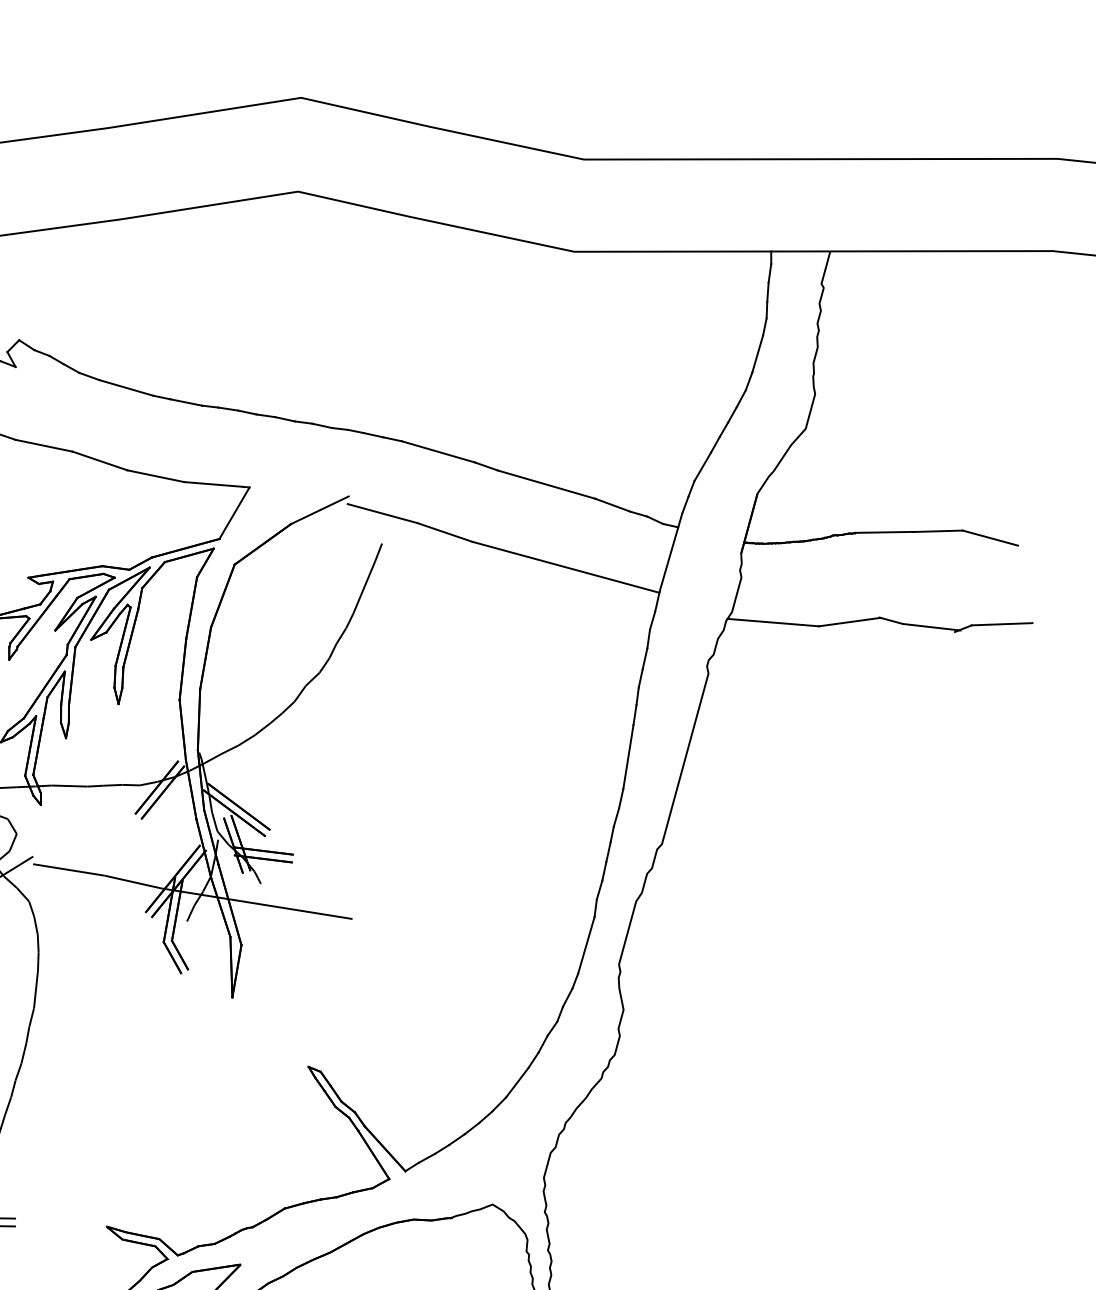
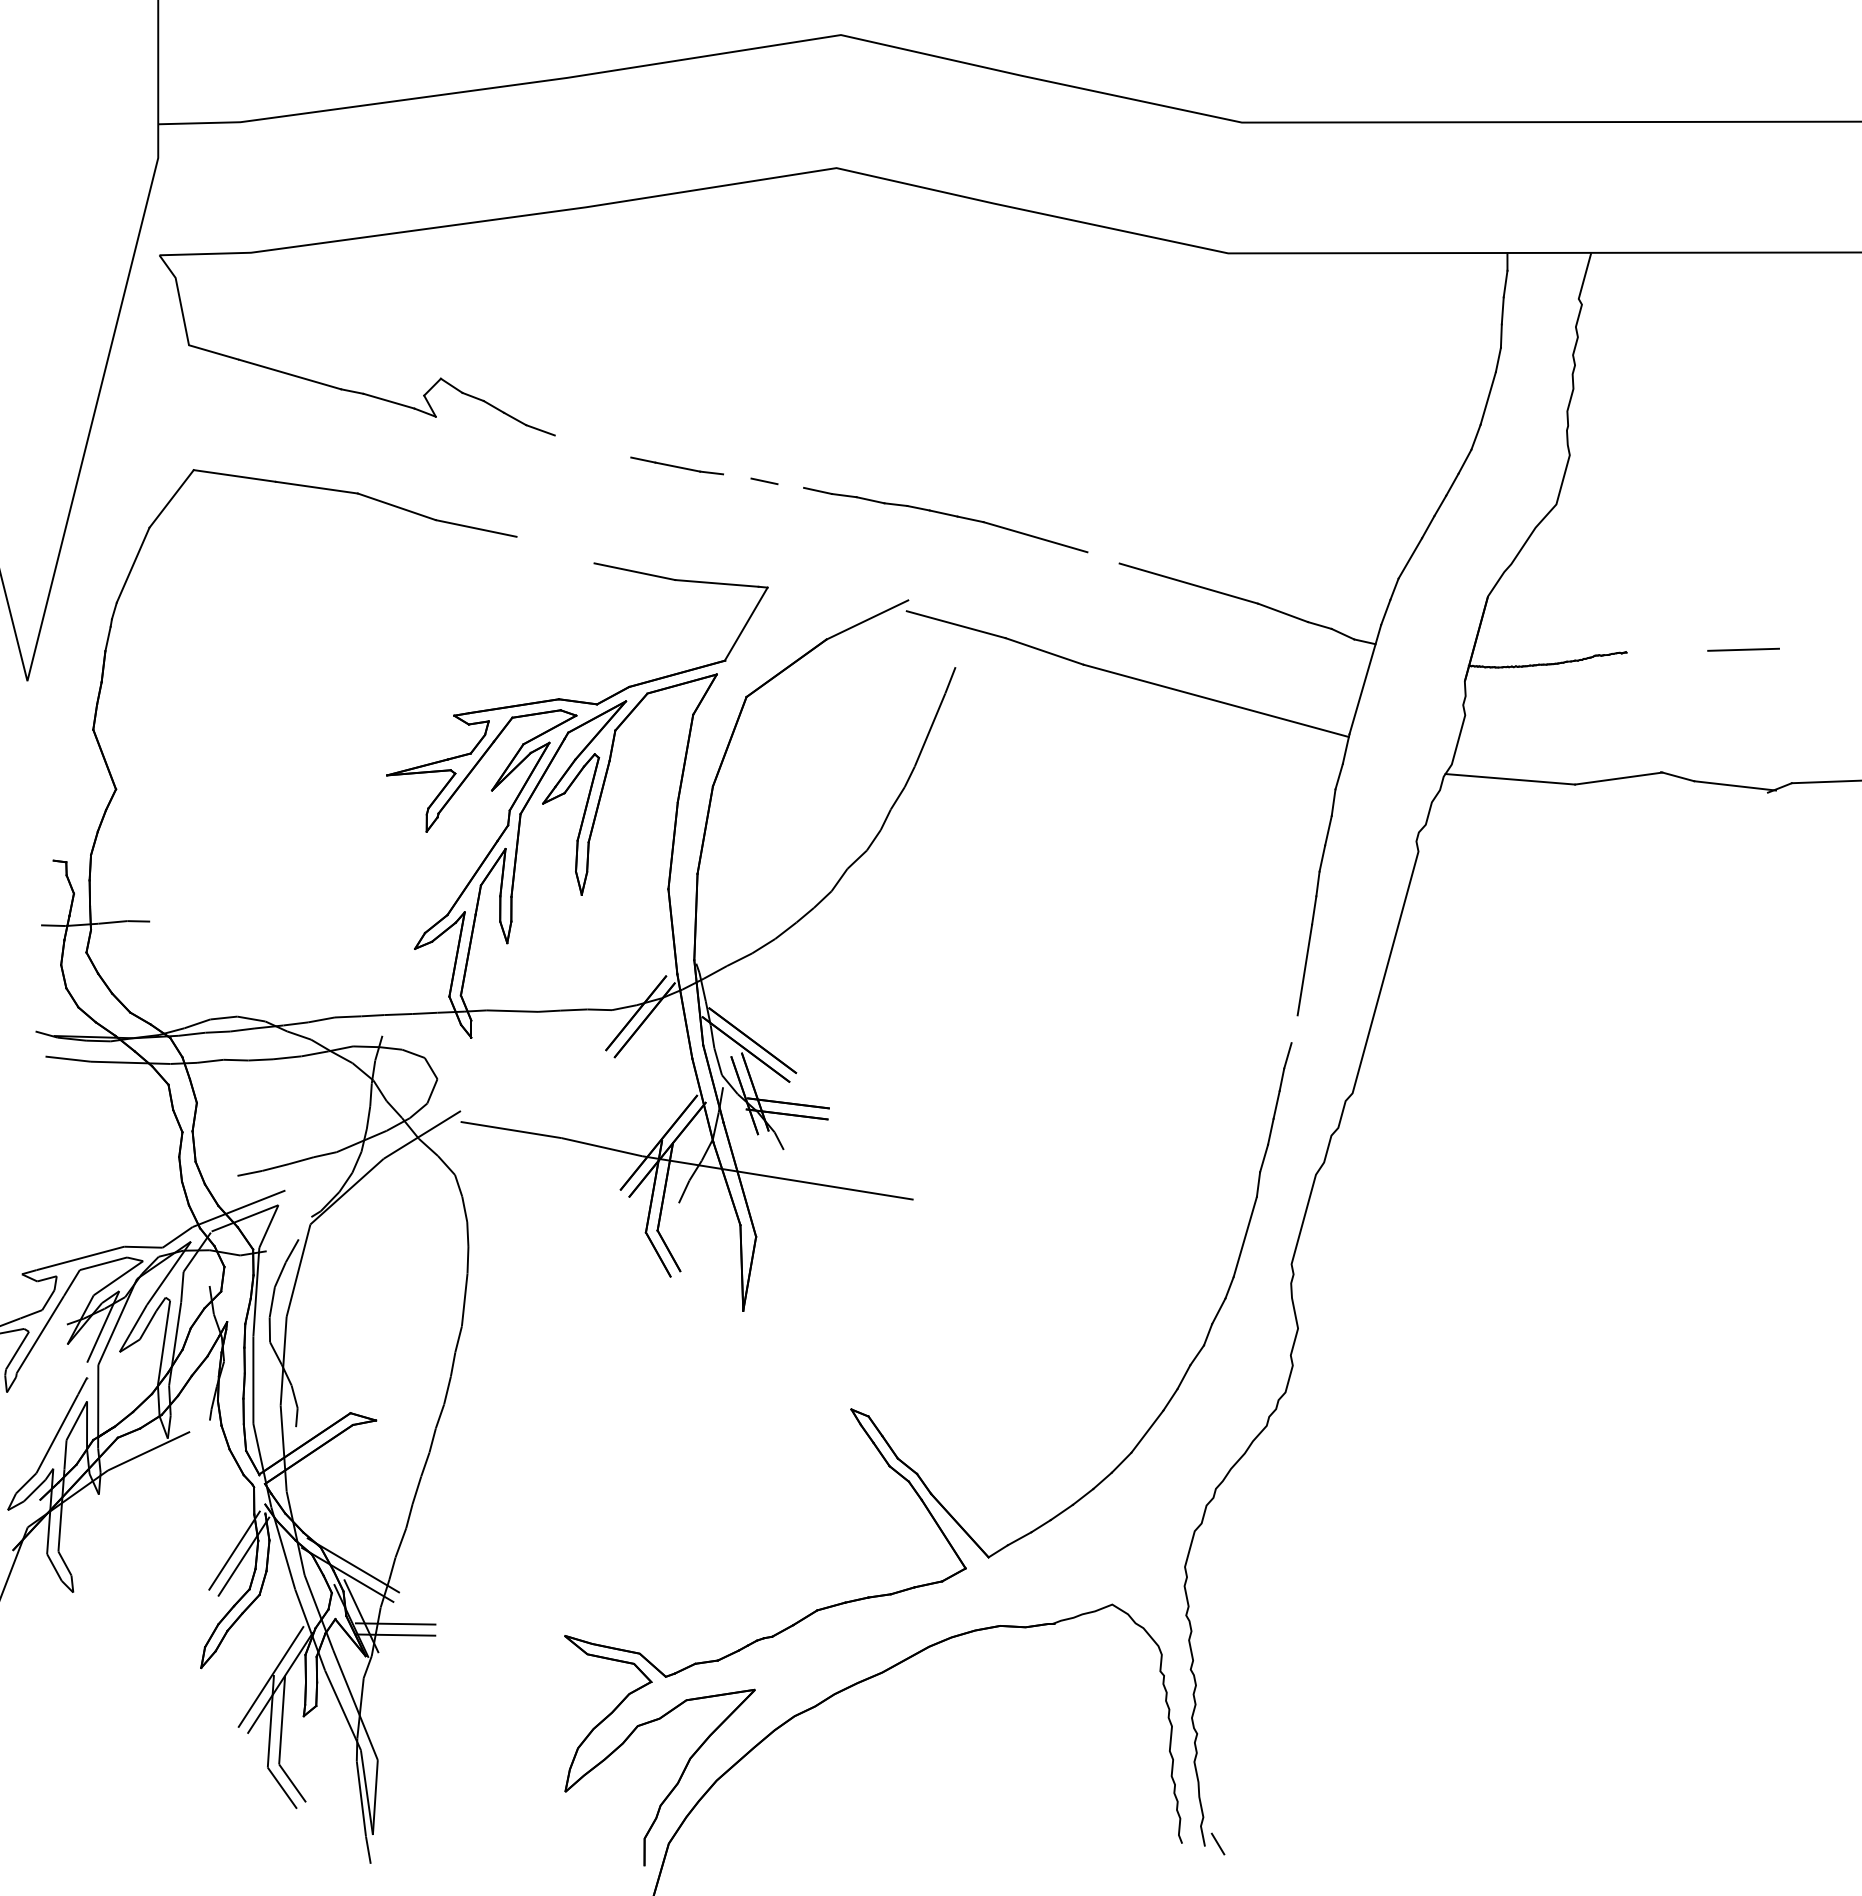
line: (126, 387) -> (592, 446), removed
line: (228, 409) -> (737, 476), removed
line: (265, 415) -> (790, 485), removed
line: (100, 460) -> (555, 549), removed
line: (486, 466) -> (1103, 557), removed
line: (884, 532) -> (1667, 651), removed
line: (990, 538) -> (1818, 659), removed
line: (621, 799) -> (1294, 1029), removed

